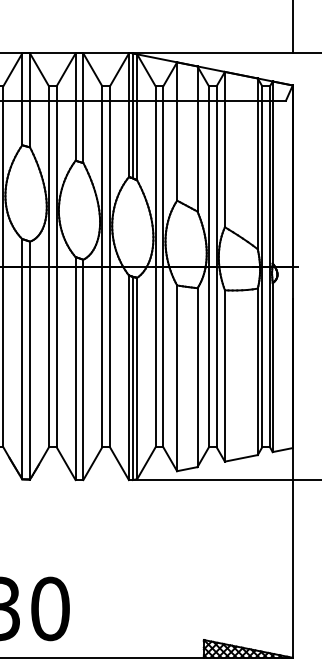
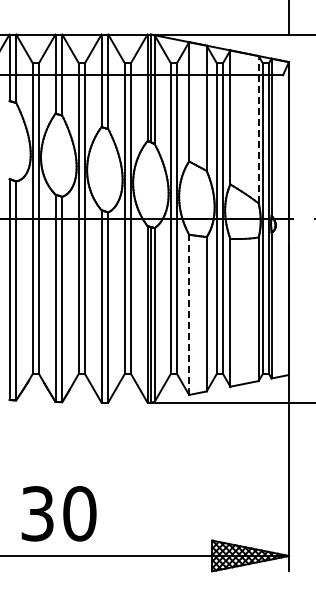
line: (257, 163) -> (258, 129), solid -> dashed
line: (177, 377) -> (189, 314), solid -> dashed

